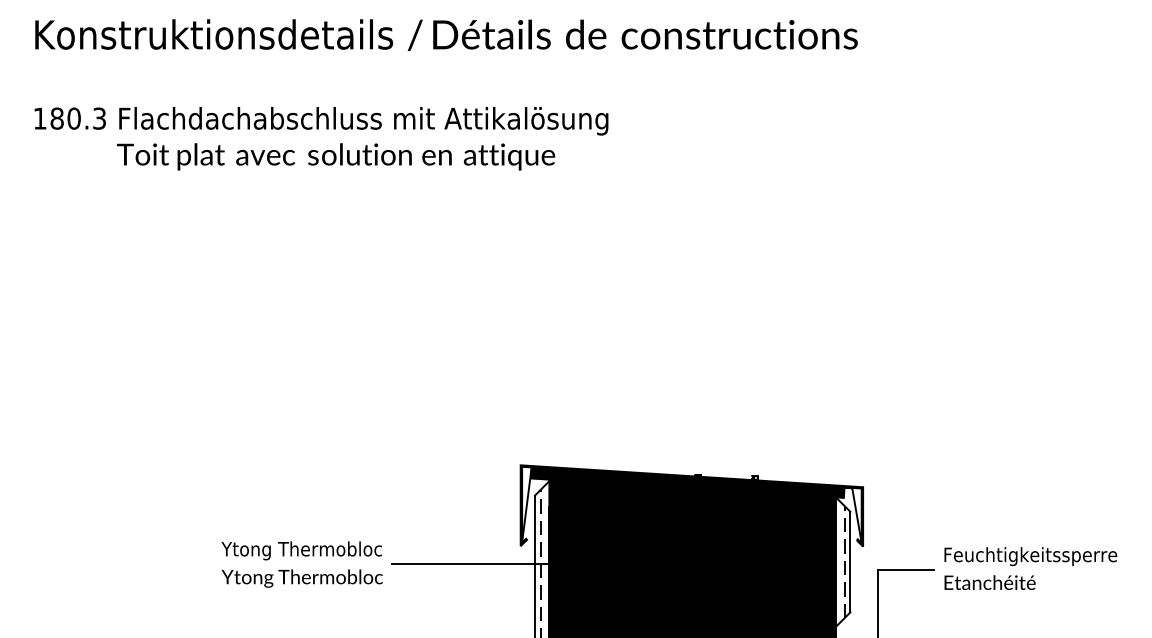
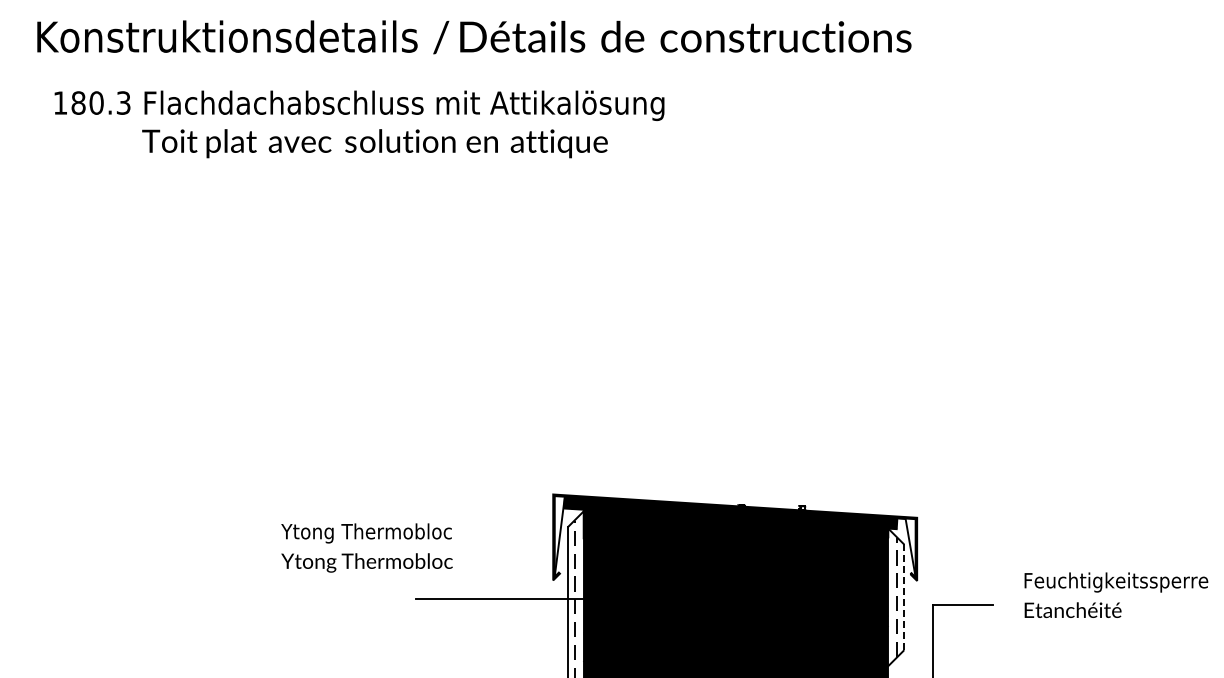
text: (321, 138) -> (359, 124), moved
line: (850, 562) -> (903, 597), solid -> dashed
text: (301, 564) -> (366, 547), moved
text: (1030, 567) -> (1116, 594), moved

